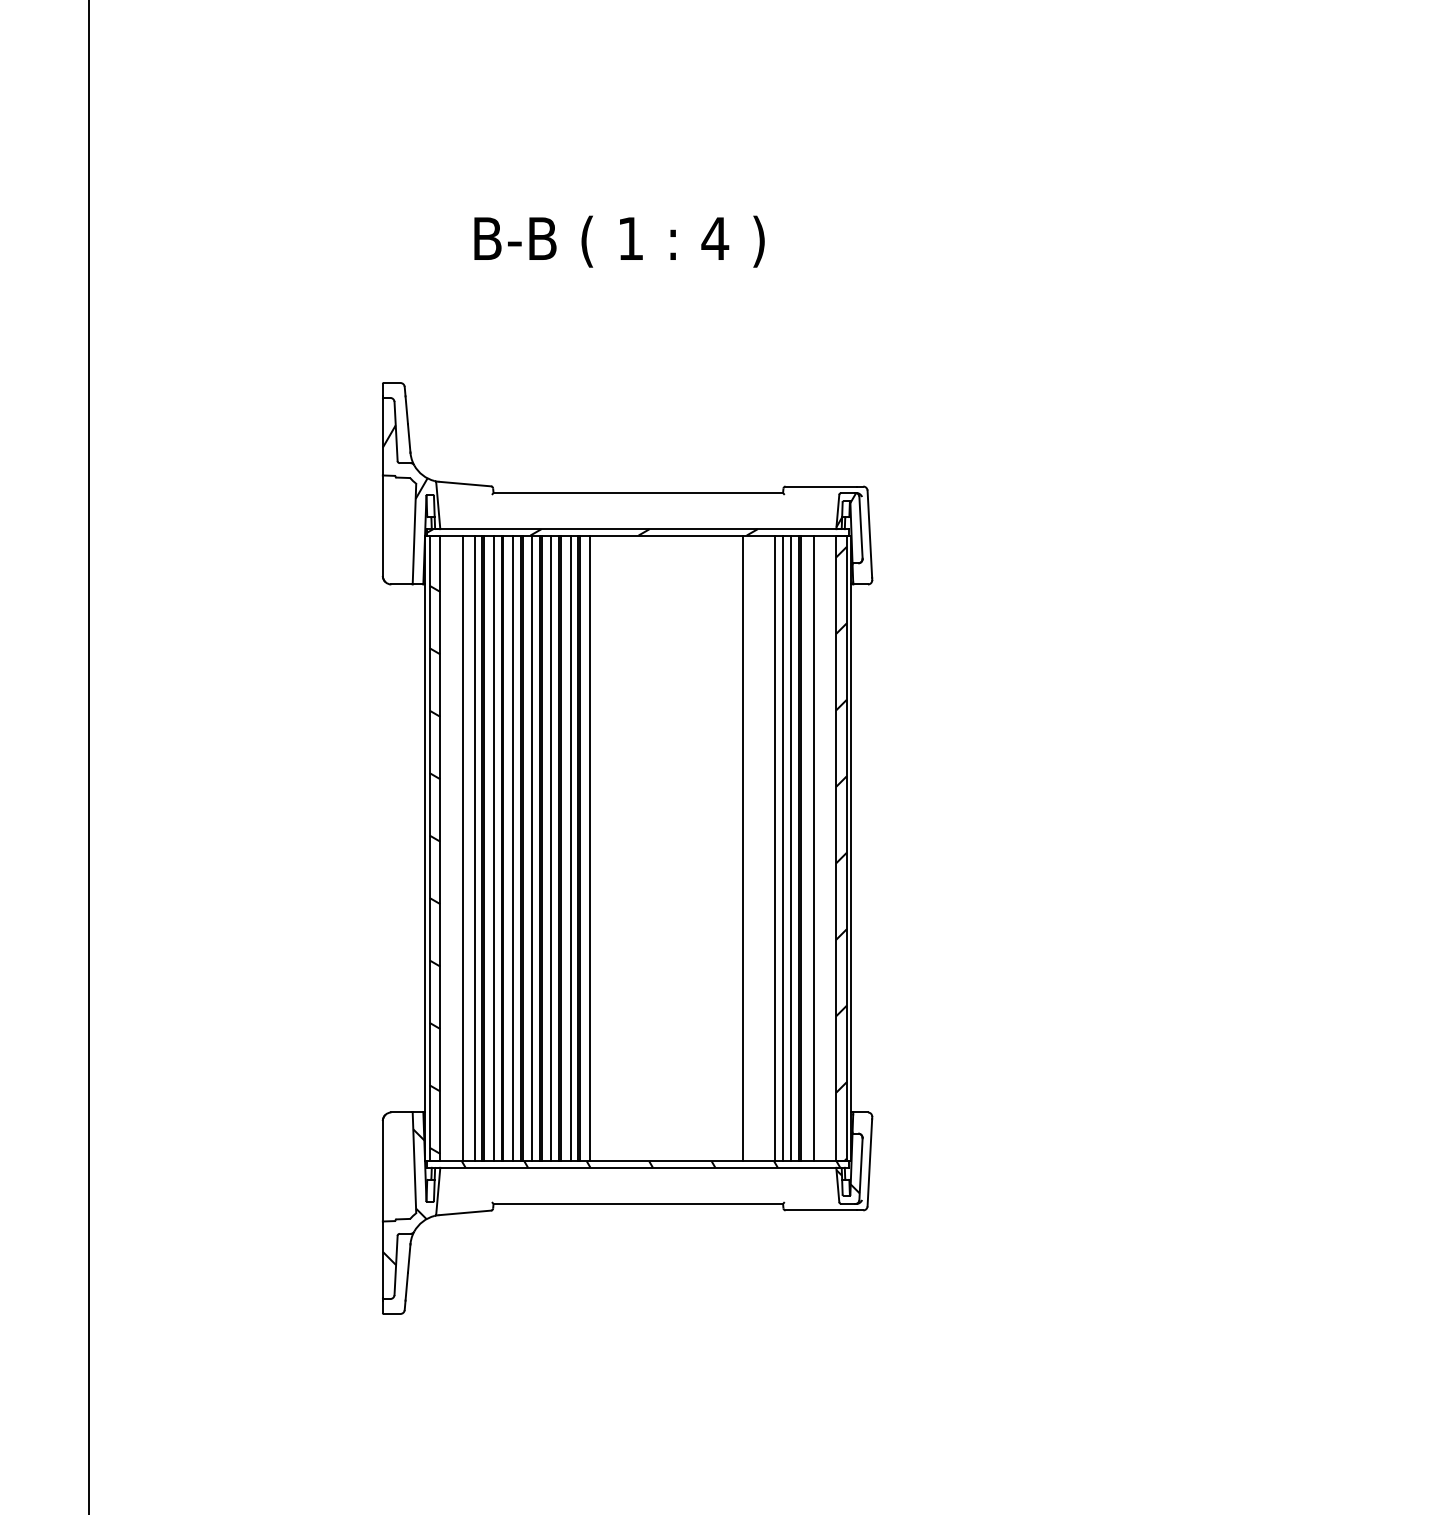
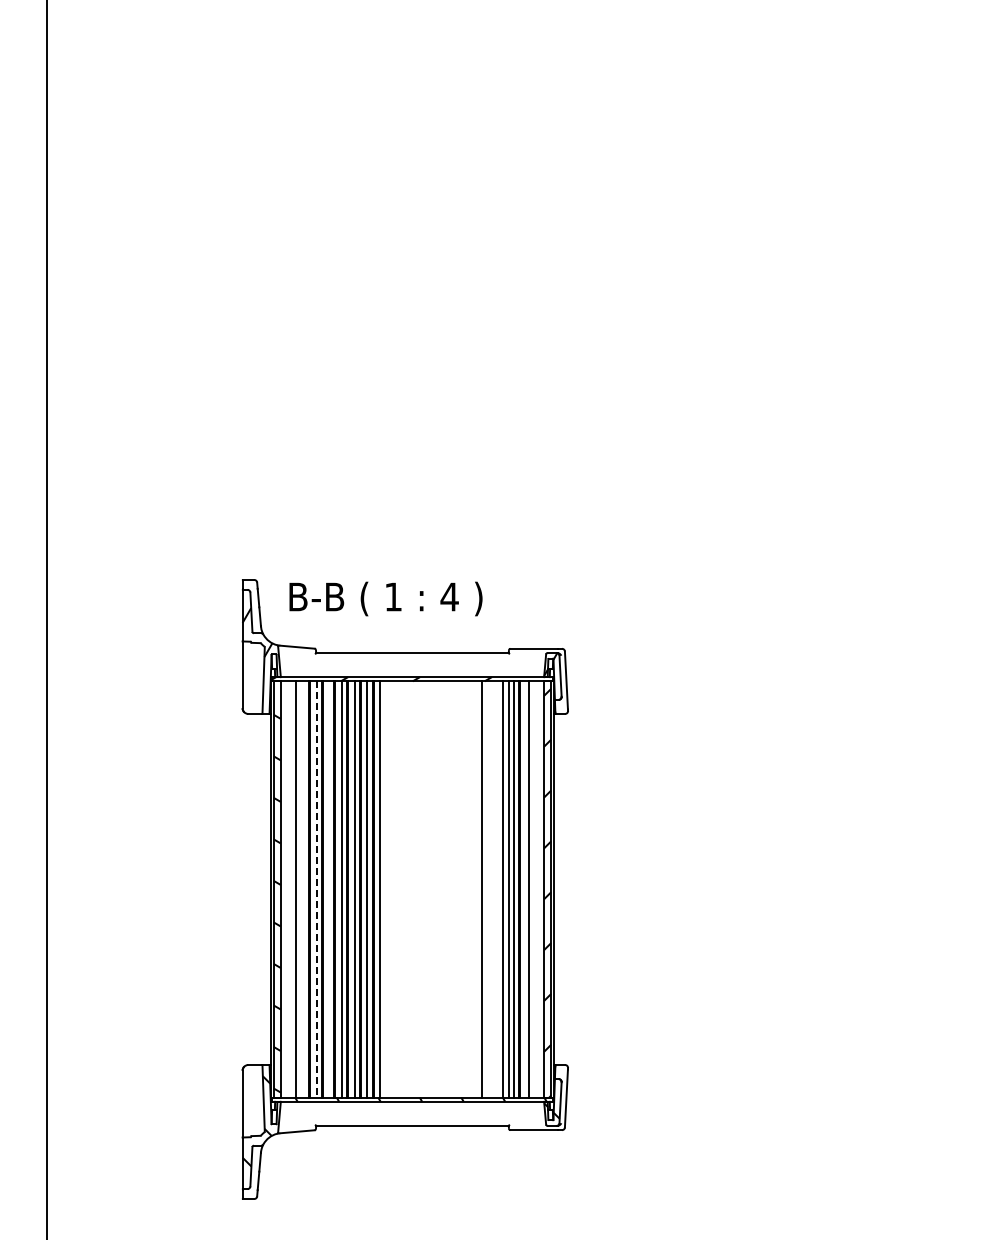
text: (618, 240) -> (385, 598), moved
line: (474, 848) -> (303, 889), removed
line: (493, 848) -> (316, 889), solid -> dashed
line: (513, 848) -> (329, 889), removed

